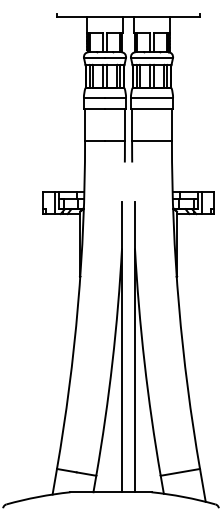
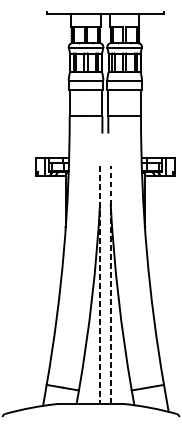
line: (134, 346) -> (110, 284), solid -> dashed
line: (122, 347) -> (100, 285), solid -> dashed

